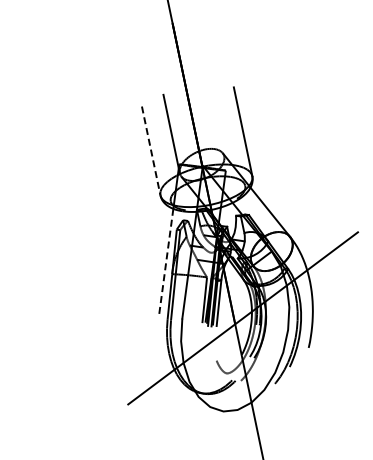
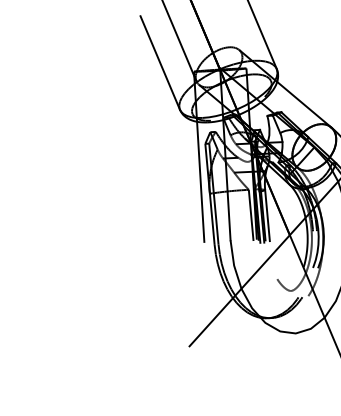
line: (151, 151) -> (160, 63), dashed -> solid
line: (166, 262) -> (201, 182), dashed -> solid

